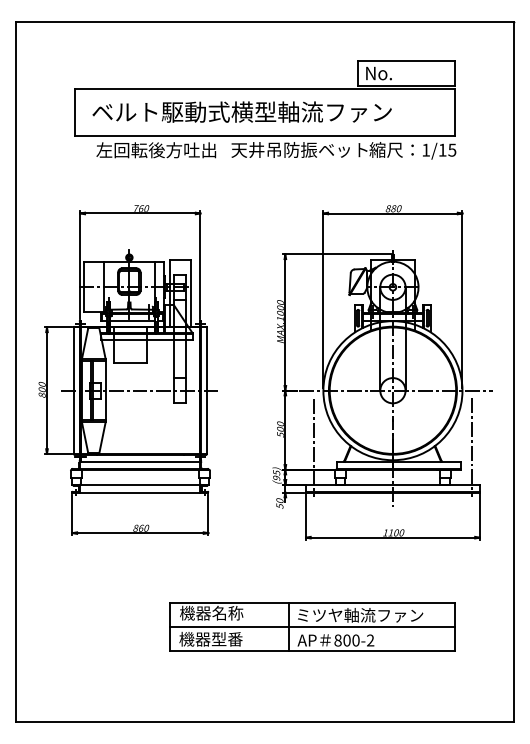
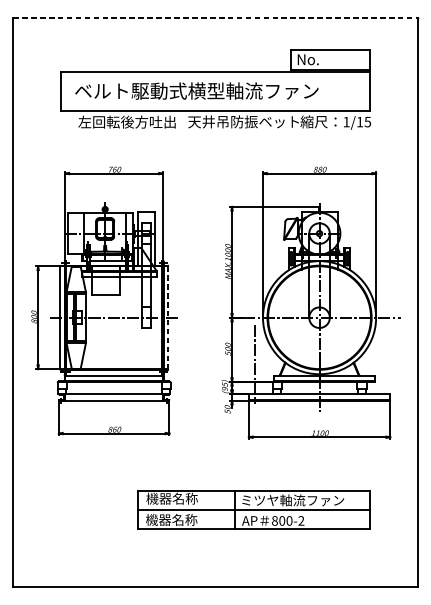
line: (264, 22) -> (215, 18), solid -> dashed
line: (206, 390) -> (167, 317), solid -> dashed
line: (471, 447) -> (383, 363), removed
text: (226, 638) -> (184, 519), 機器型番 -> 機器名称

